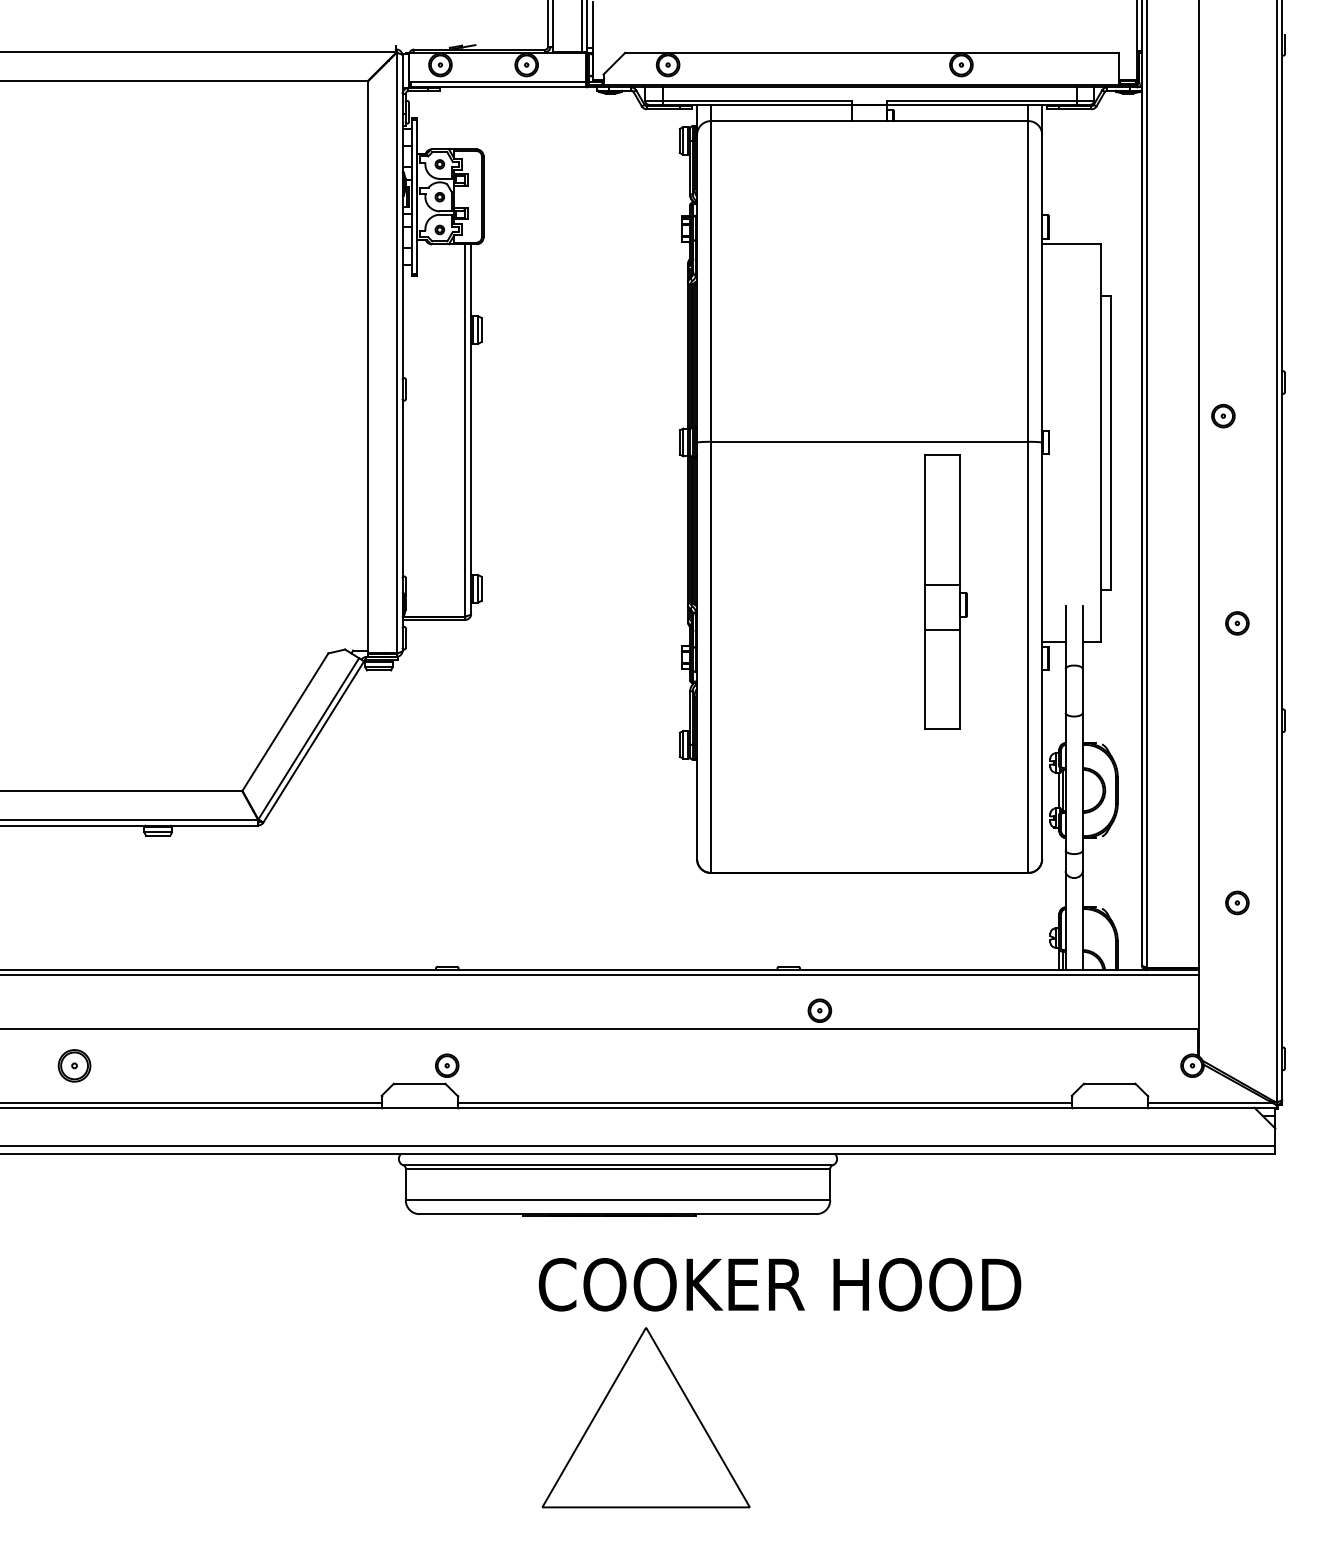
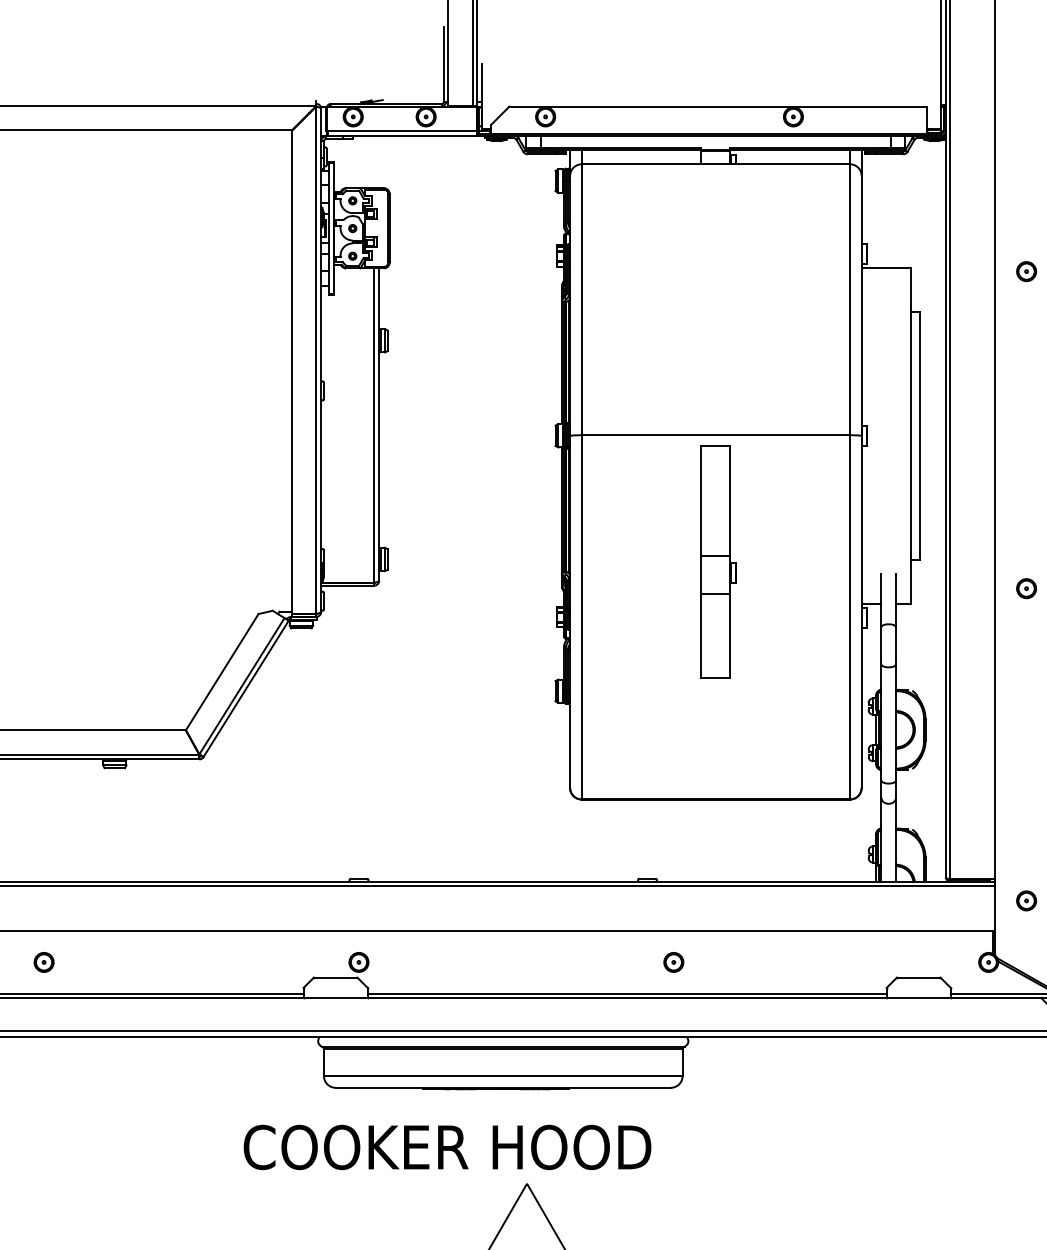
part: (1223, 416) -> (1026, 271), moved
part: (945, 591) -> (718, 561), moved
part: (1237, 902) -> (1026, 900), moved
part: (819, 1010) -> (673, 962), moved
part: (74, 1065) -> (44, 962), size x0.71
text: (779, 1284) -> (447, 1147), moved

